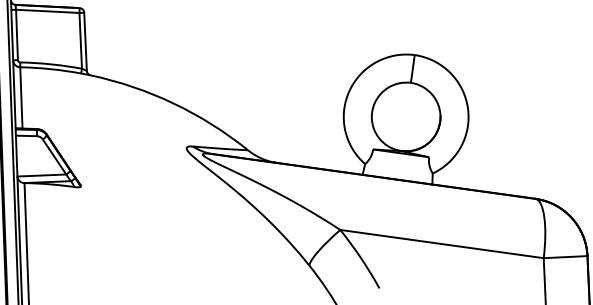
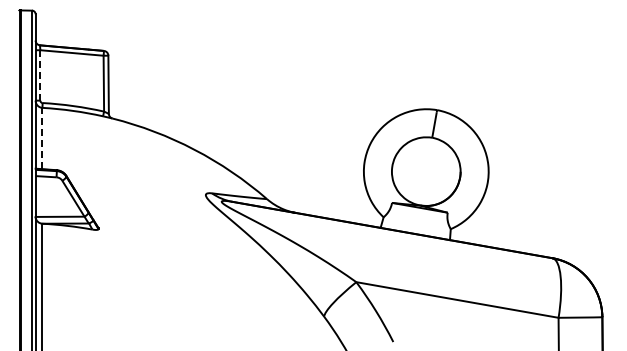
line: (17, 35) -> (40, 75), solid -> dashed
line: (21, 97) -> (42, 138), solid -> dashed

